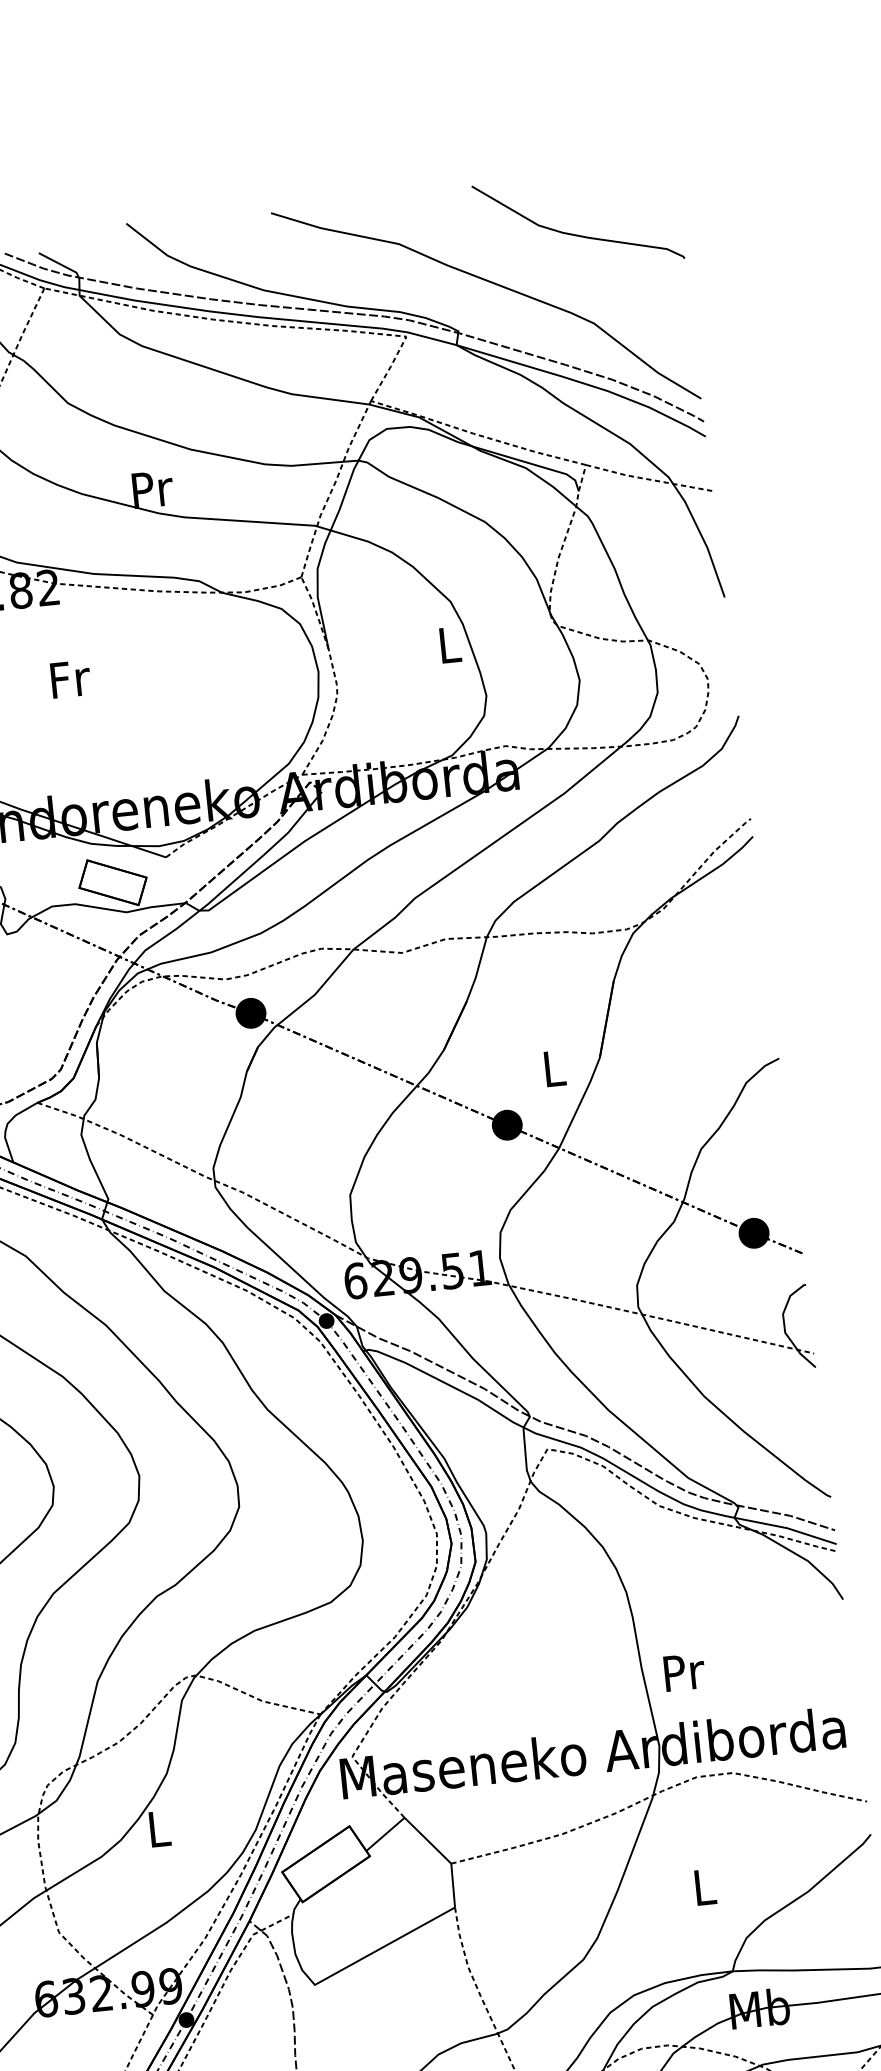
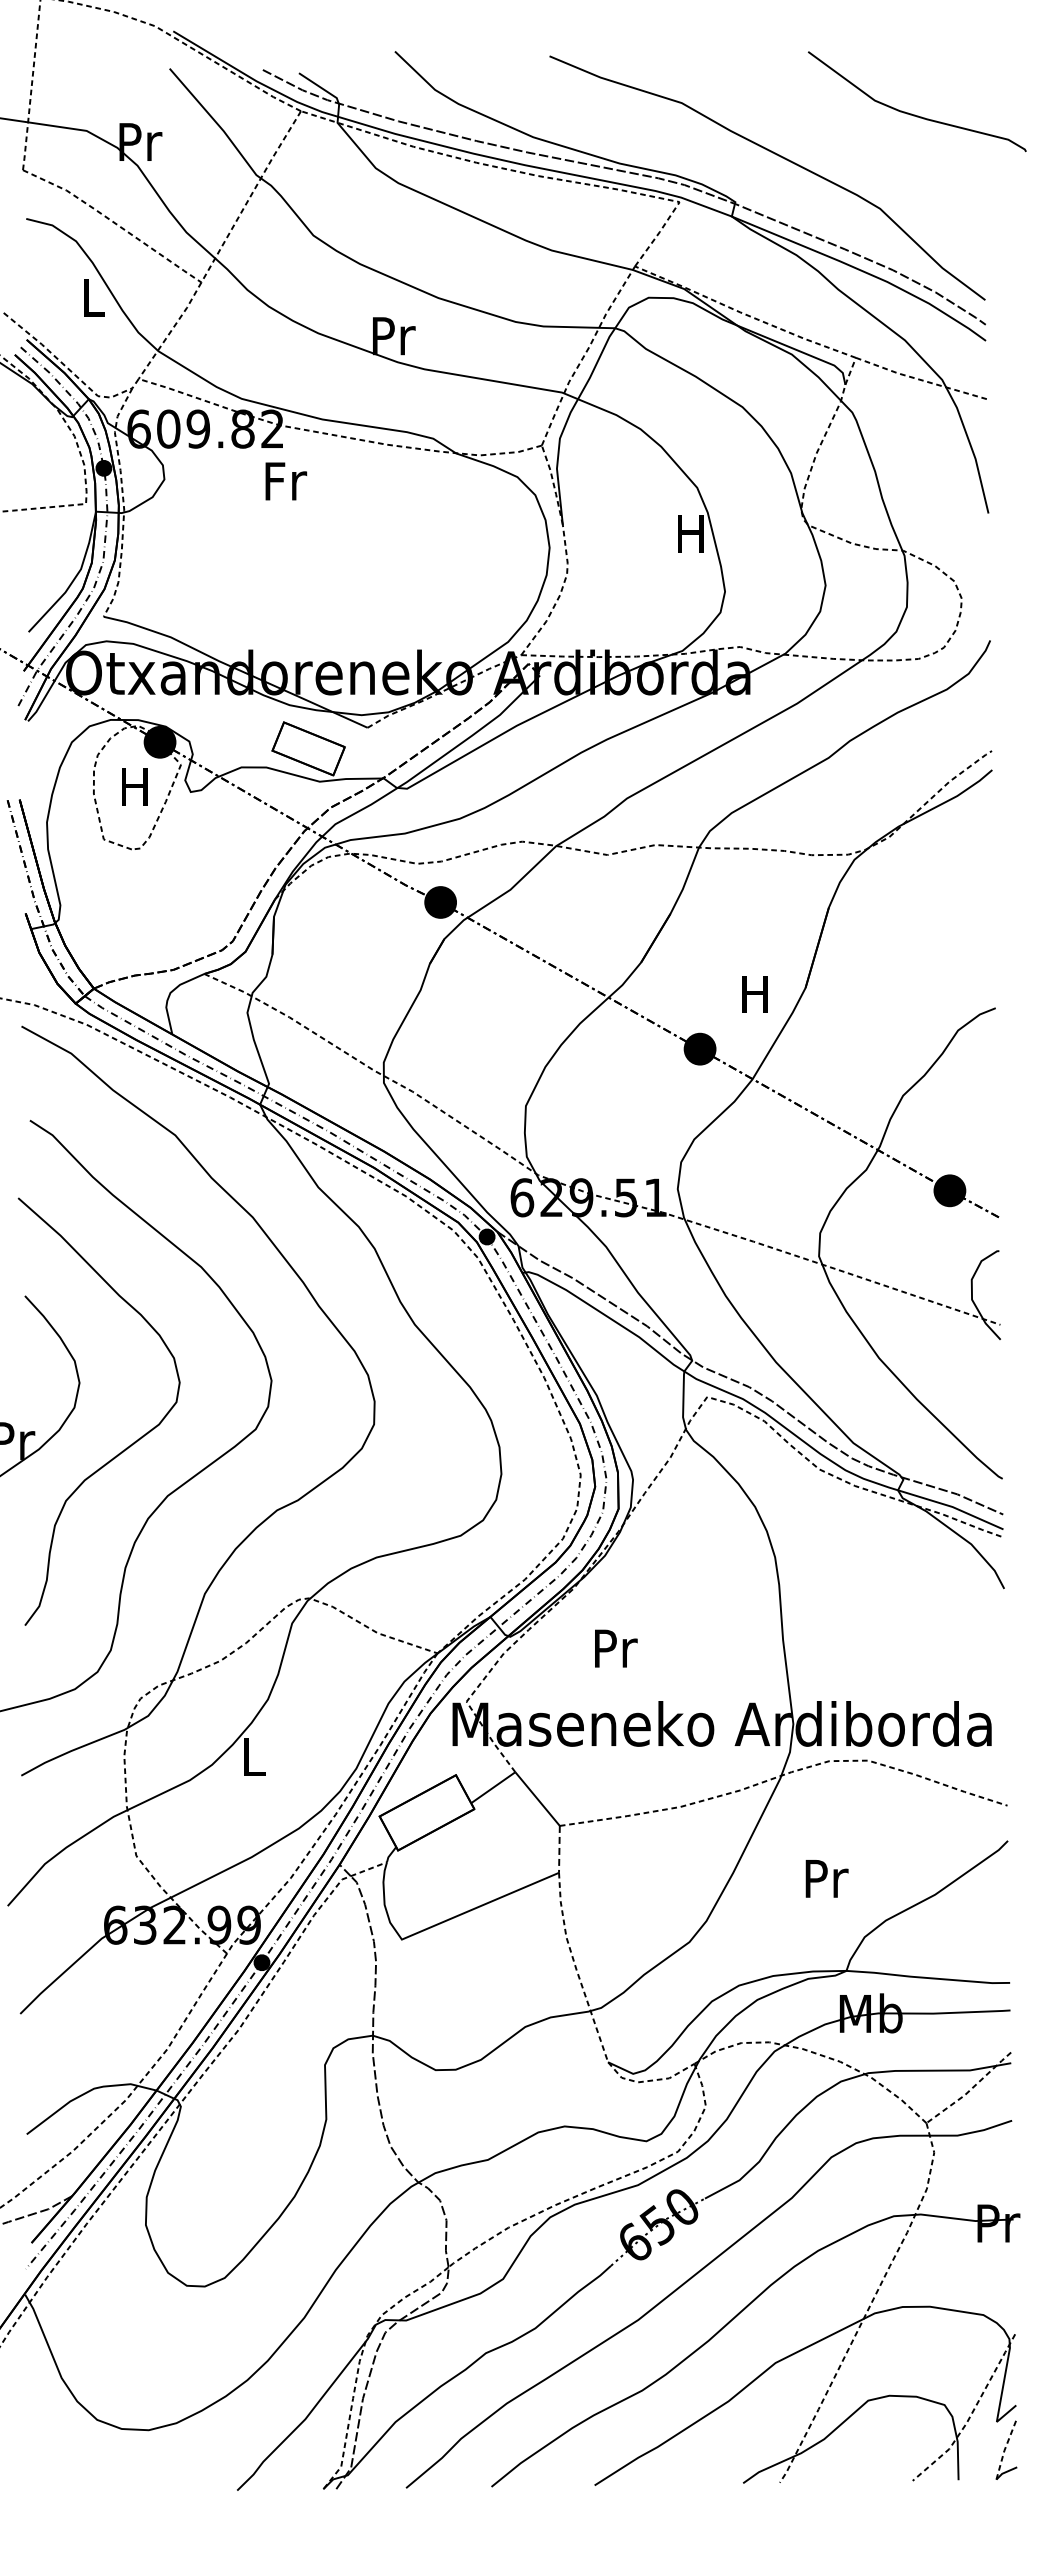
curve: (577, 234) -> (915, 114), moved
text: (448, 644) -> (690, 533), L -> H
text: (71, 679) -> (286, 481), moved
text: (552, 1068) -> (754, 994), L -> H
text: (684, 1672) -> (616, 1648), moved
line: (453, 1885) -> (559, 1849), solid -> dashed
text: (705, 1886) -> (826, 1878), L -> Pr

